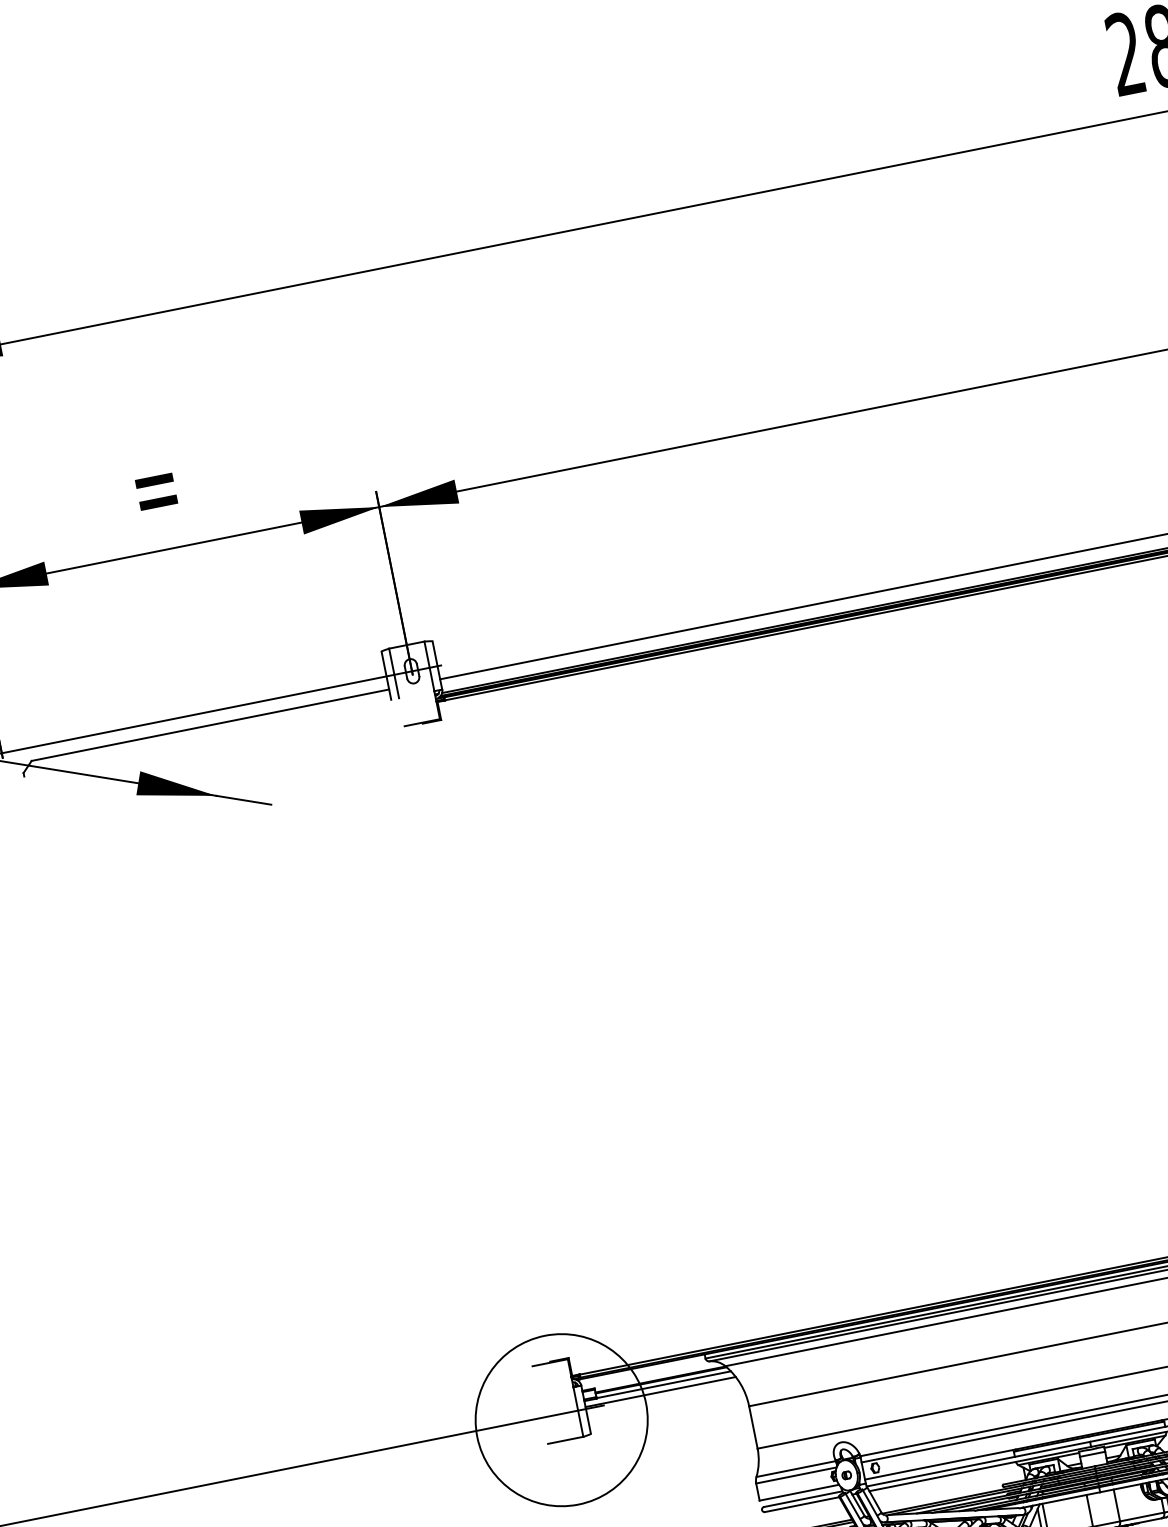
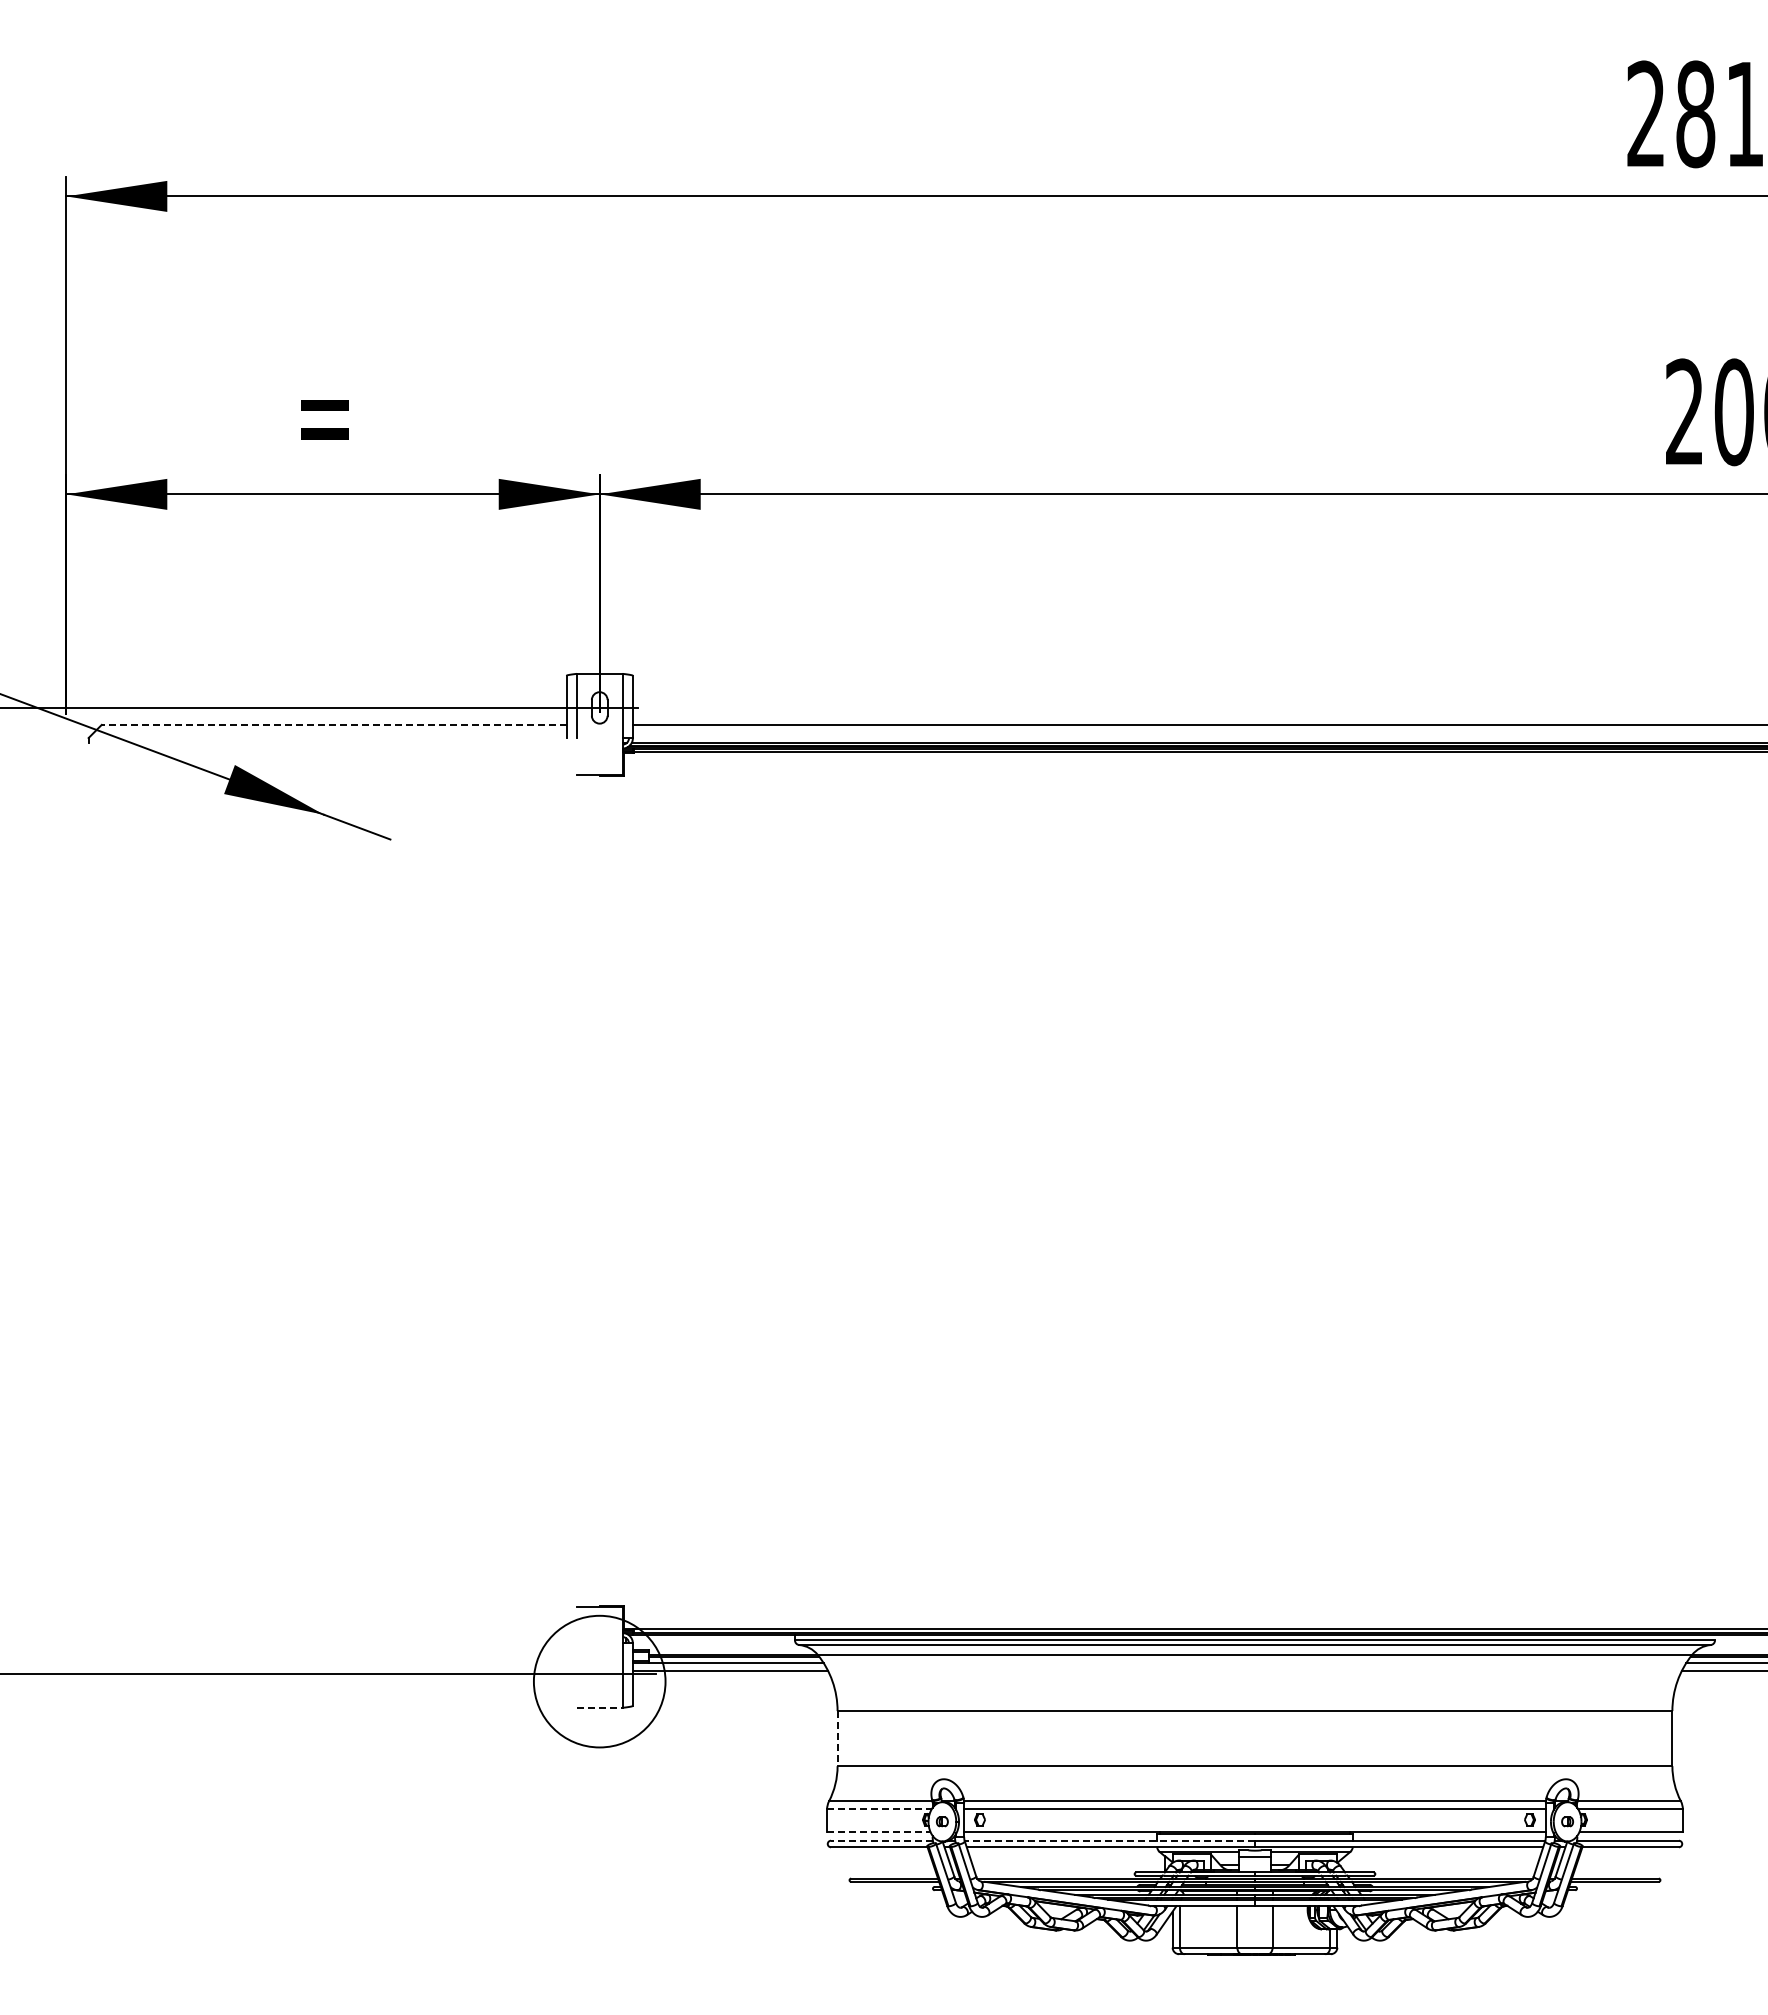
line: (209, 724) -> (333, 724), solid -> dashed
circle: (561, 1420) -> (599, 1681), size x0.6
line: (753, 1427) -> (837, 1738), solid -> dashed
line: (565, 1440) -> (599, 1707), solid -> dashed
line: (978, 1464) -> (1109, 1840), solid -> dashed
line: (796, 1475) -> (879, 1809), solid -> dashed
line: (799, 1492) -> (878, 1831), solid -> dashed
line: (803, 1498) -> (882, 1840), solid -> dashed

